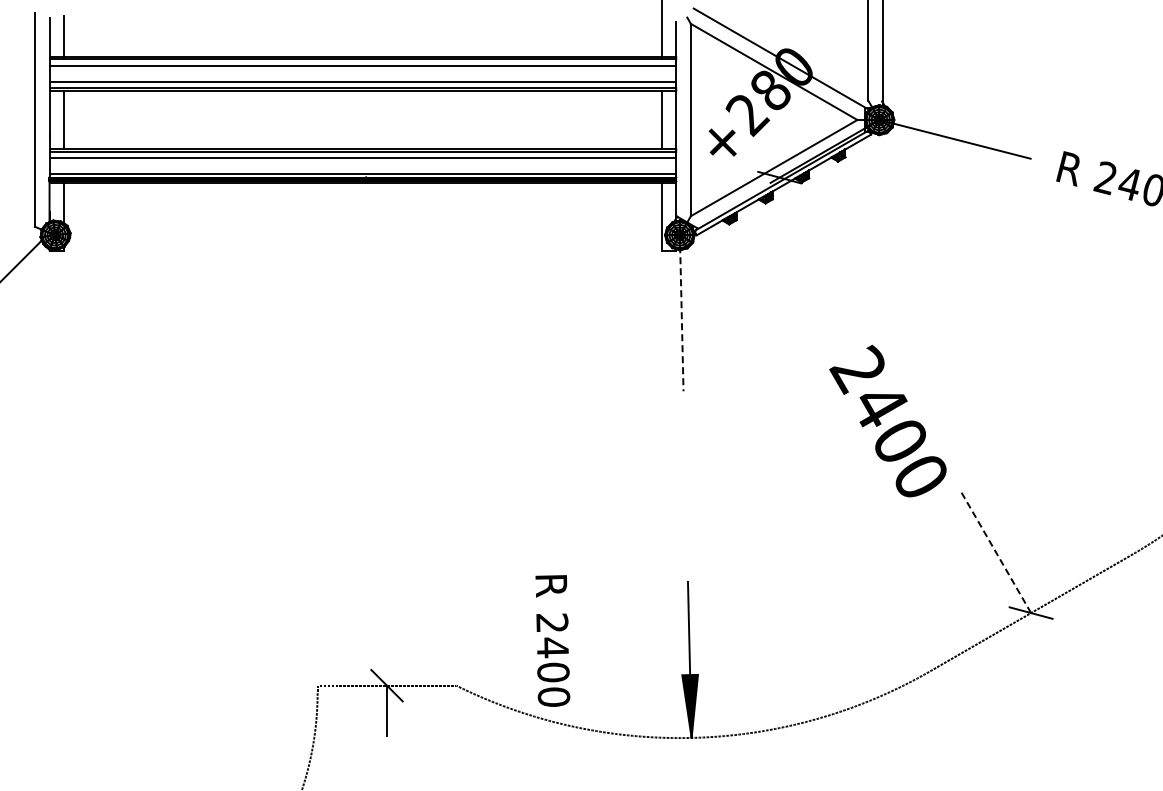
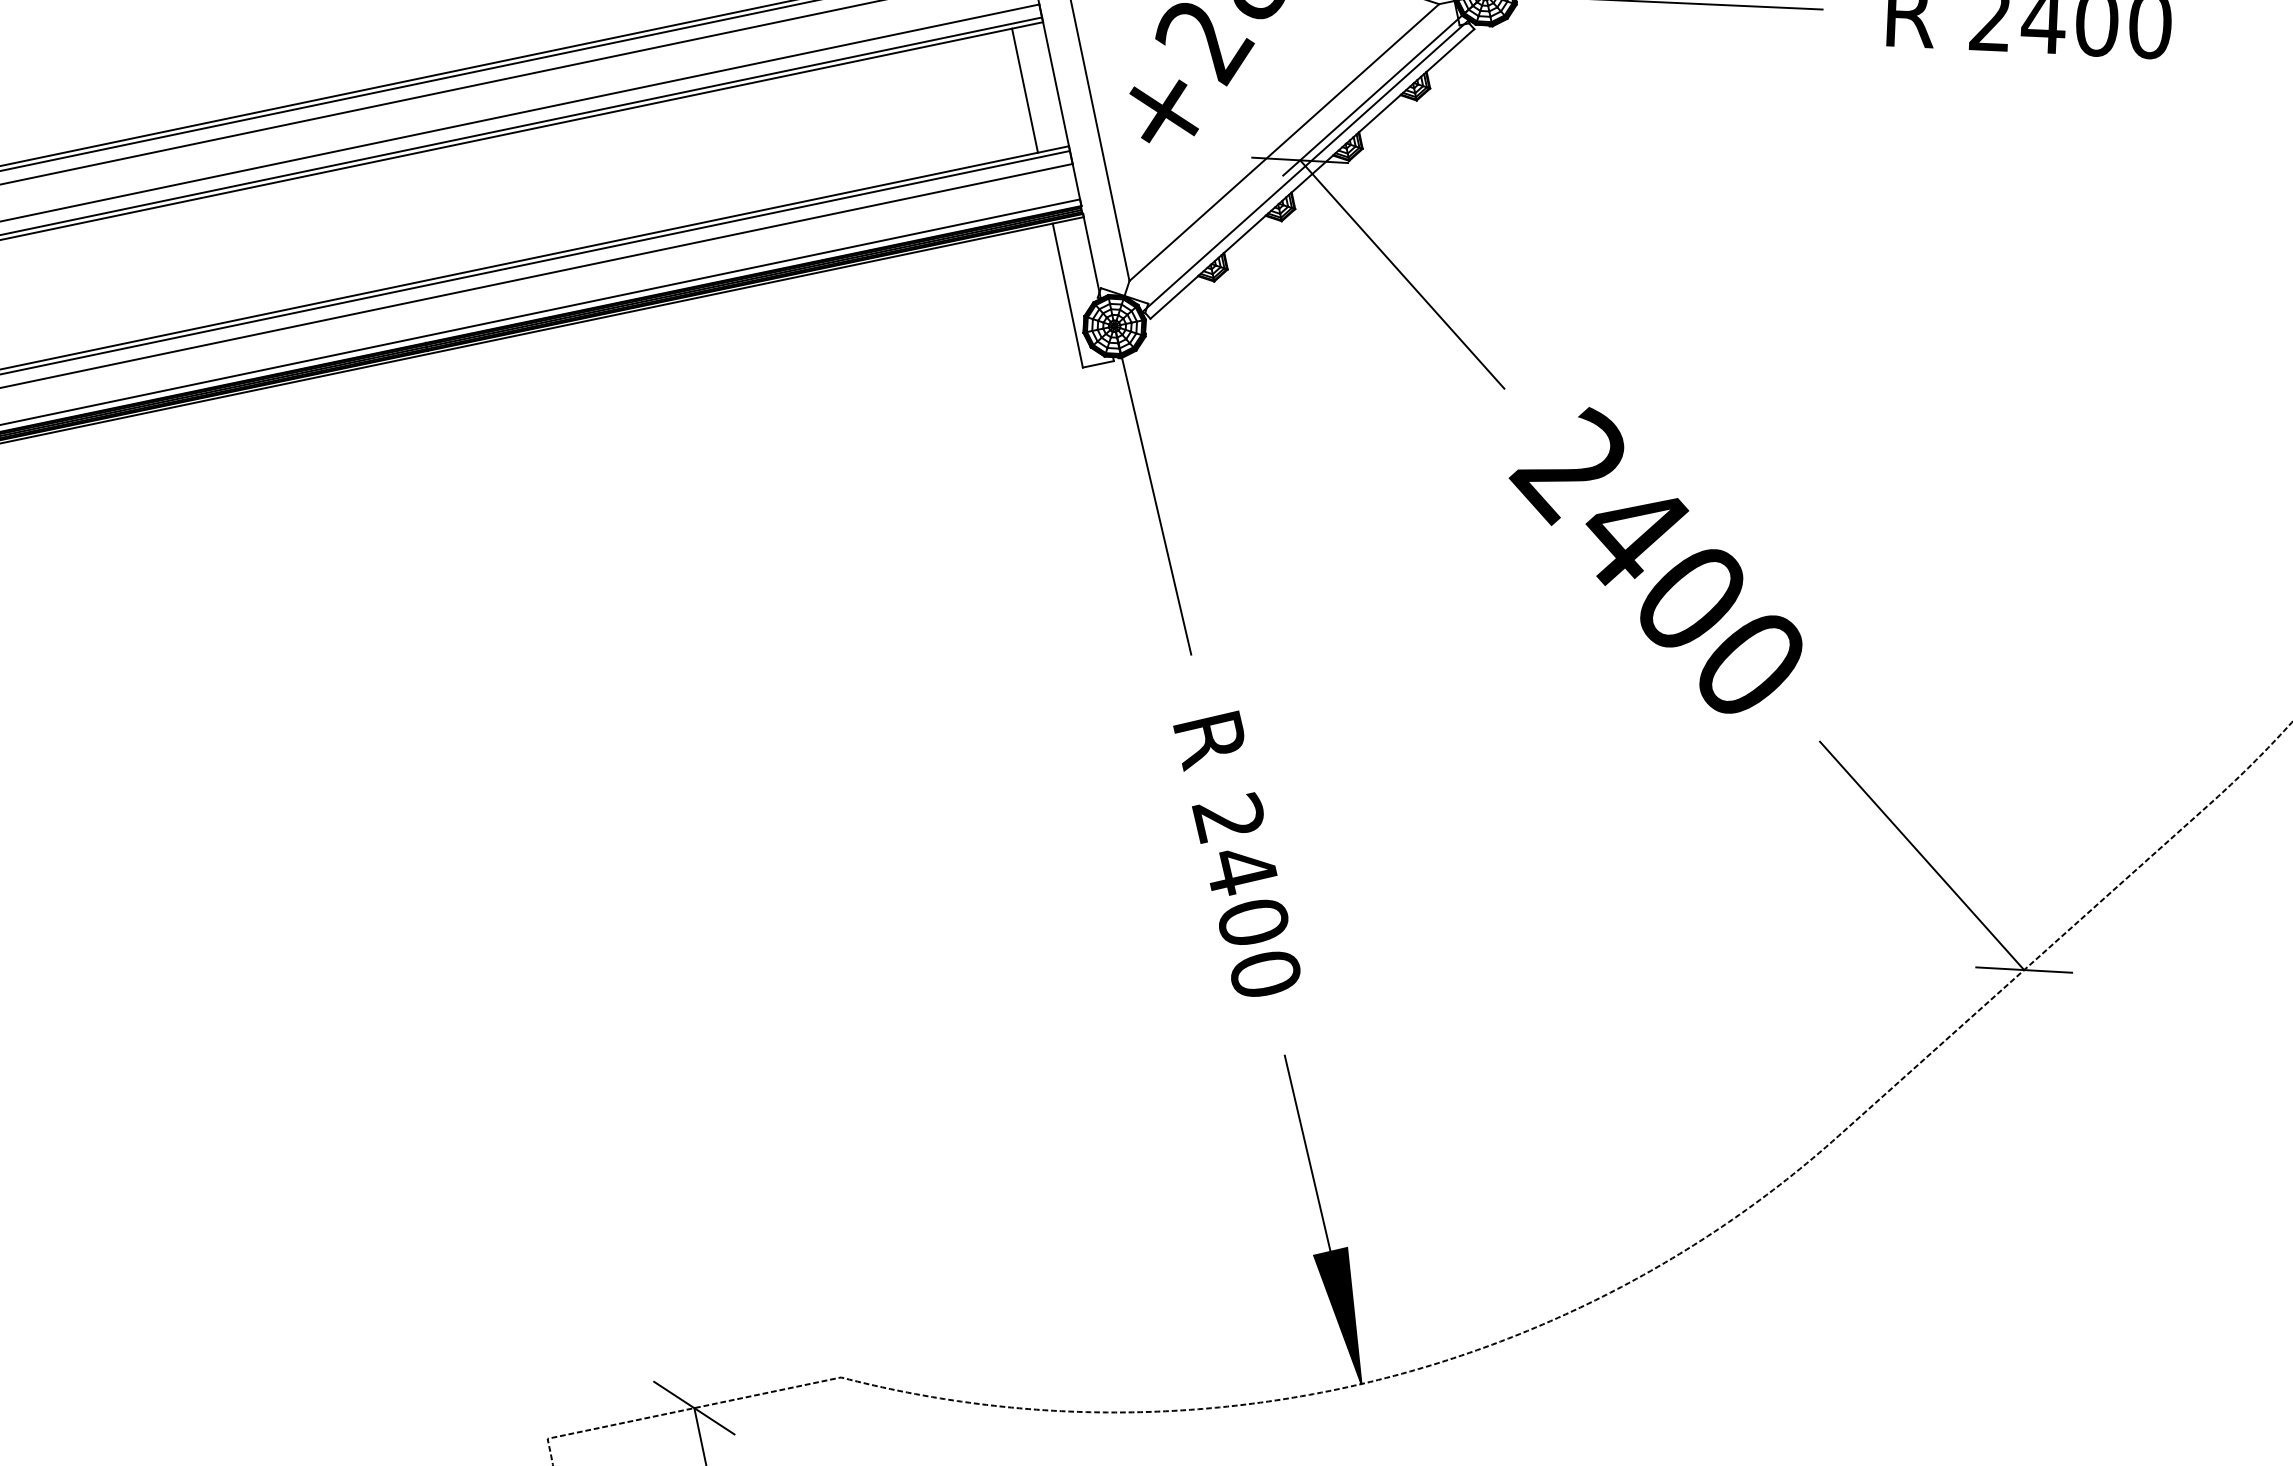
line: (814, 238) -> (1400, 273), added
line: (681, 313) -> (1152, 491), dashed -> solid
text: (887, 420) -> (1654, 560), moved
line: (995, 551) -> (1921, 855), dashed -> solid
text: (552, 640) -> (1237, 855), moved

